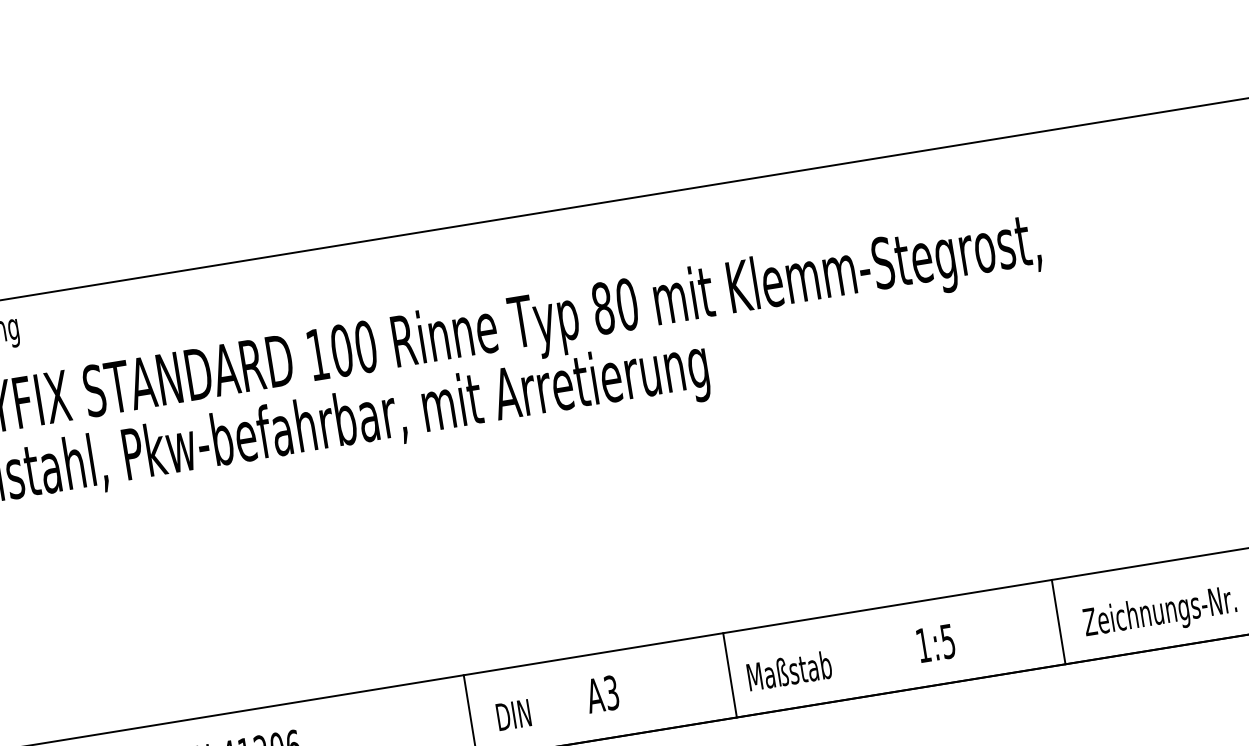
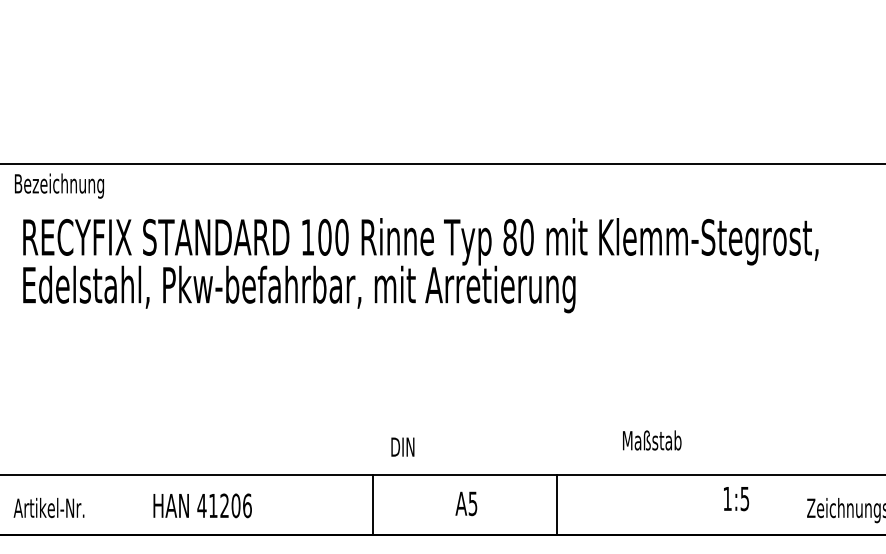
line: (1058, 621) -> (789, 504), removed
text: (936, 644) -> (736, 499), moved
text: (789, 670) -> (652, 440), moved
text: (612, 692) -> (473, 503), A3 -> A5
text: (513, 714) -> (402, 446), moved

